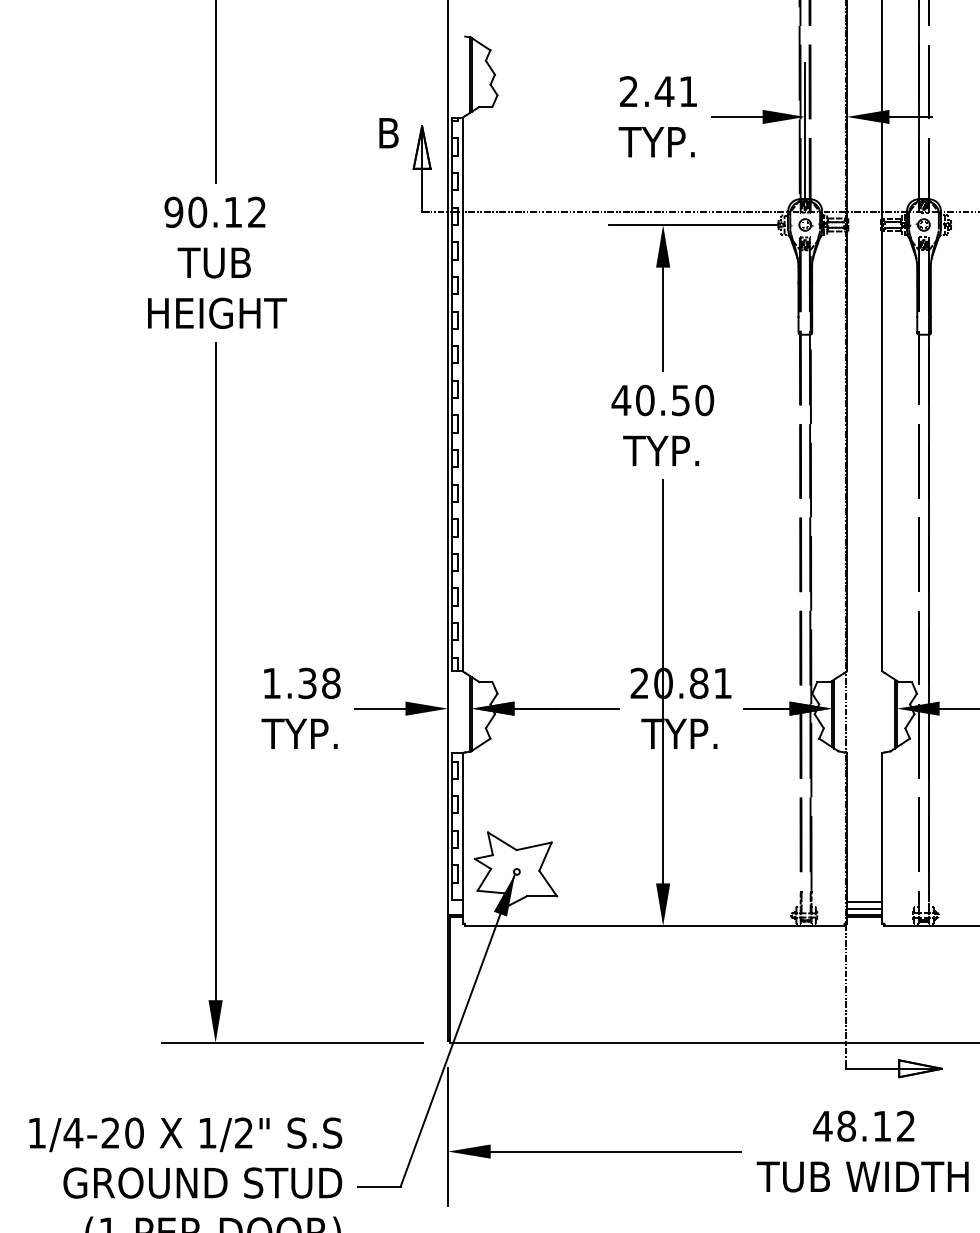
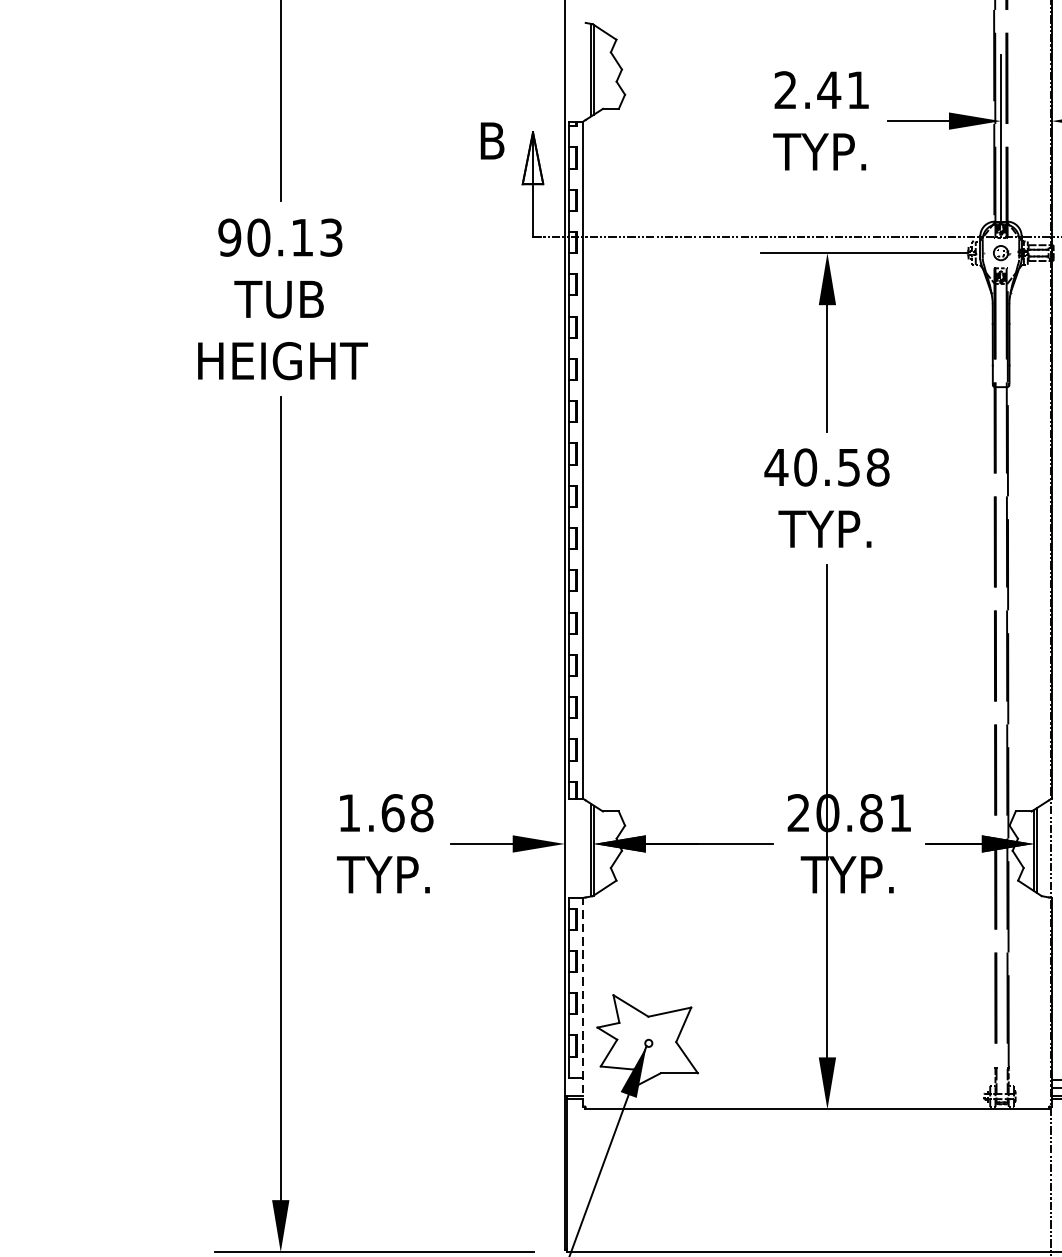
text: (257, 212) -> (331, 237), 90.12 -> 90.13
text: (704, 400) -> (877, 467), 40.50 -> 40.58
text: (307, 683) -> (392, 813), 1.38 -> 1.68
line: (462, 837) -> (582, 1001), solid -> dashed

